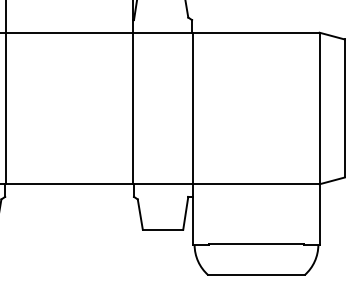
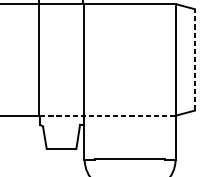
line: (344, 108) -> (194, 59), solid -> dashed
line: (226, 184) -> (108, 115), solid -> dashed

